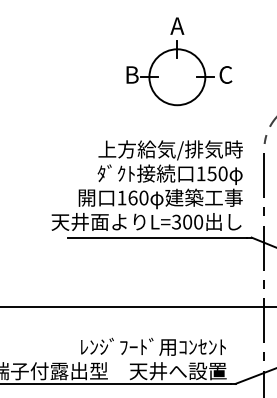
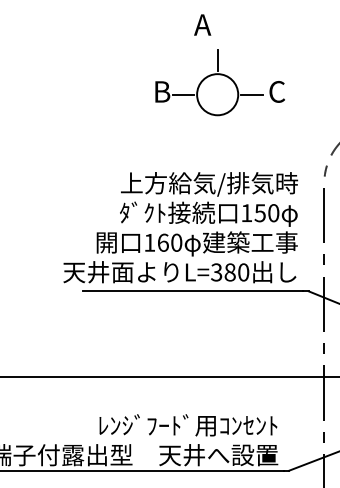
text: (177, 25) -> (202, 24), moved
circle: (177, 77) -> (217, 94), size x0.6
text: (187, 222) -> (229, 272), L=300 -> L=380

